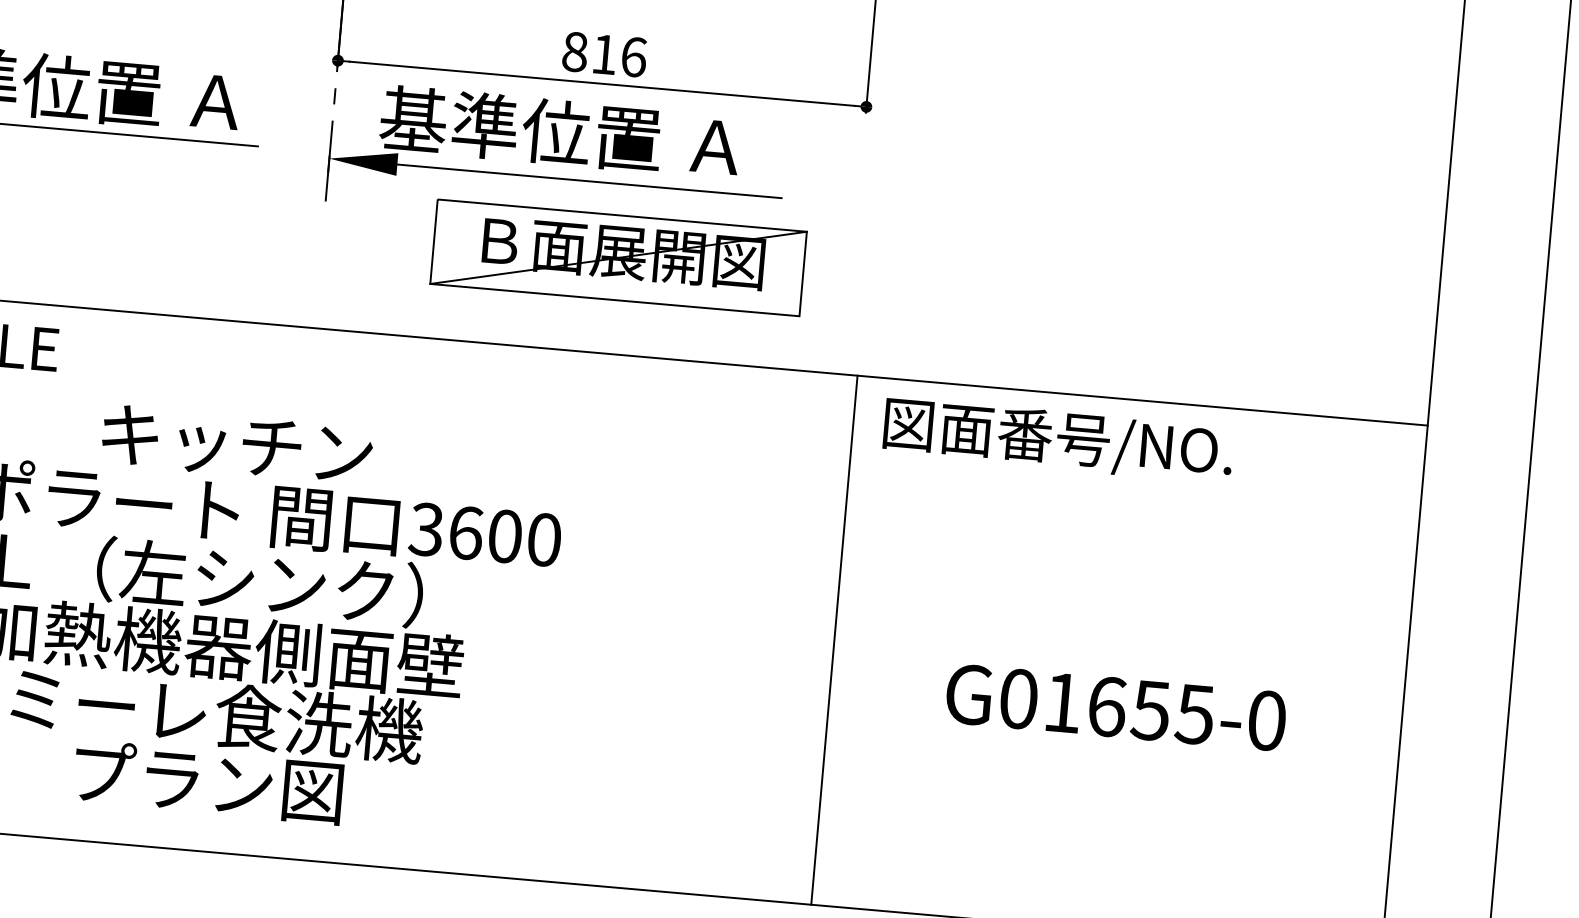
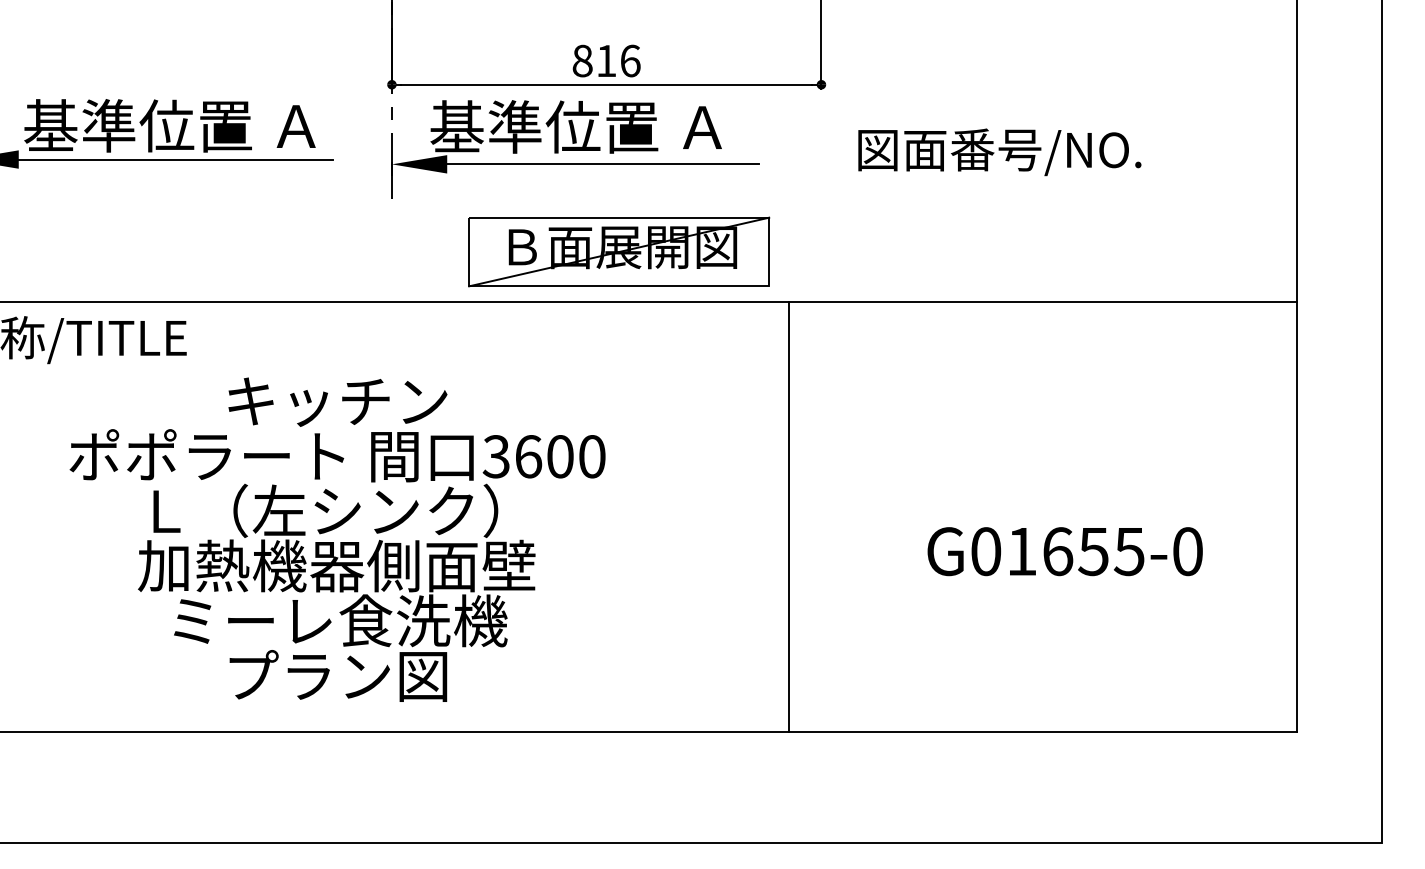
part: (619, 257) -> (619, 251), moved
text: (1057, 440) -> (999, 152), moved
line: (834, 640) -> (789, 517), moved

